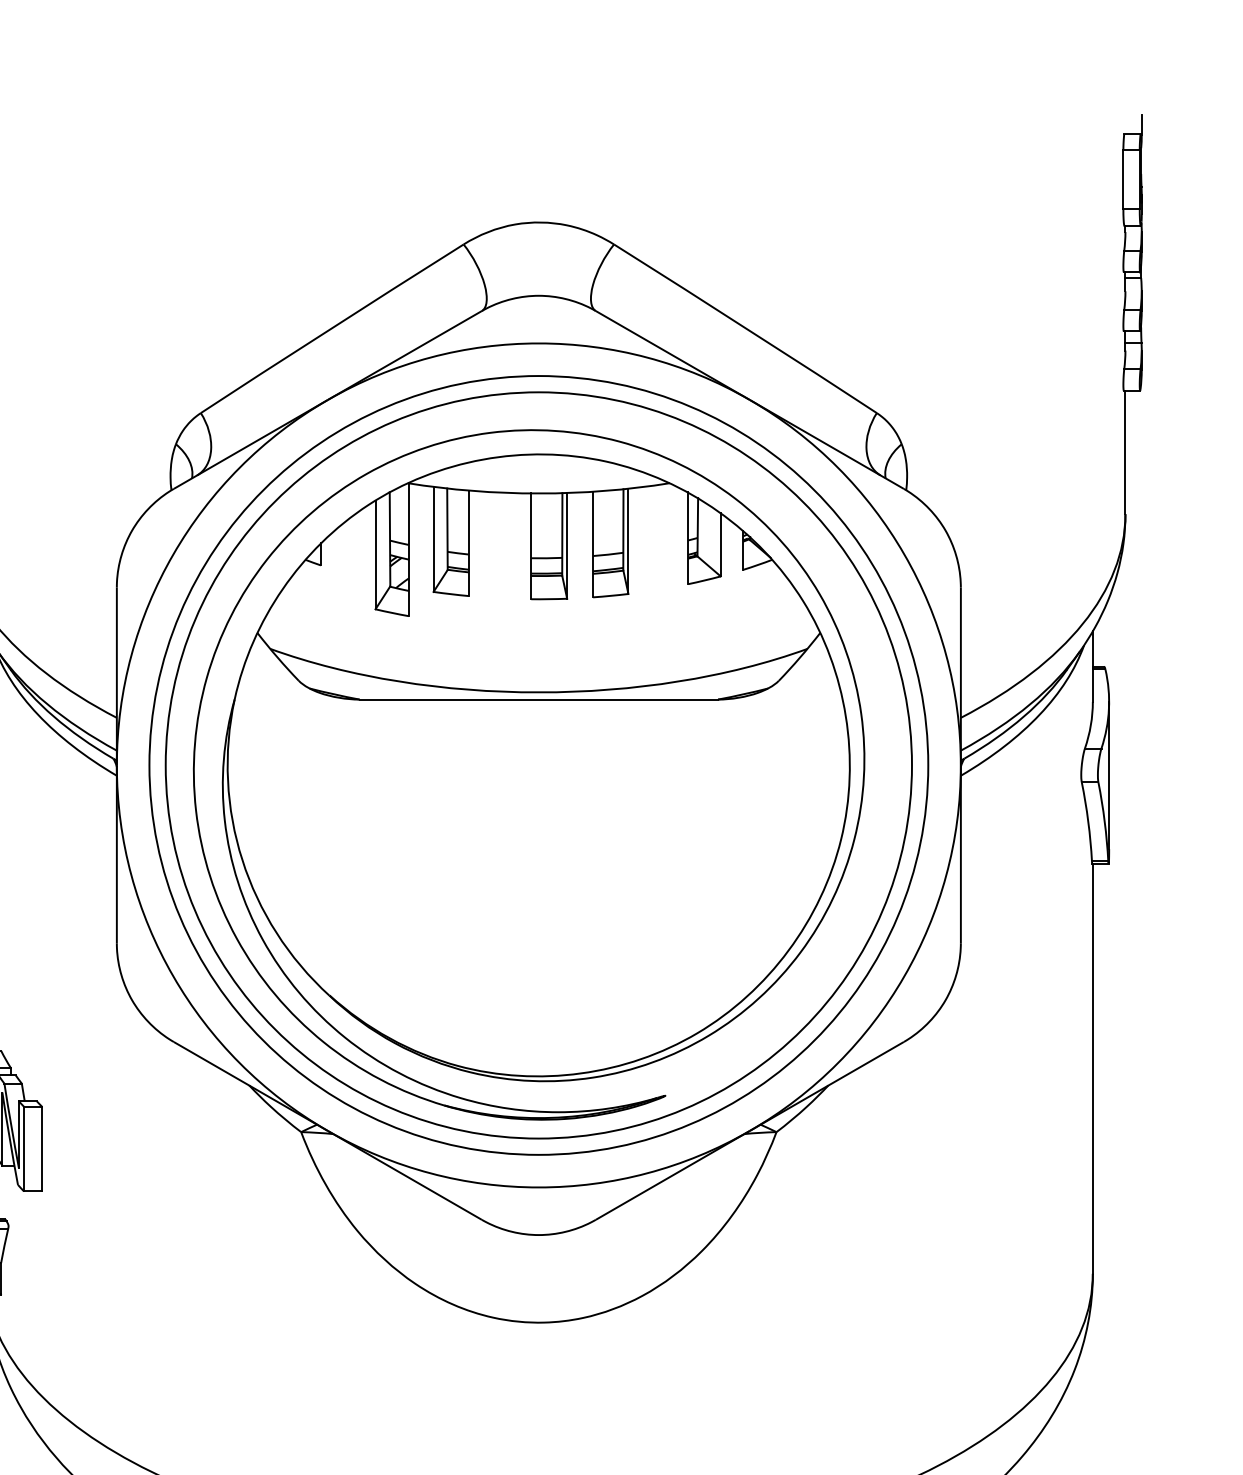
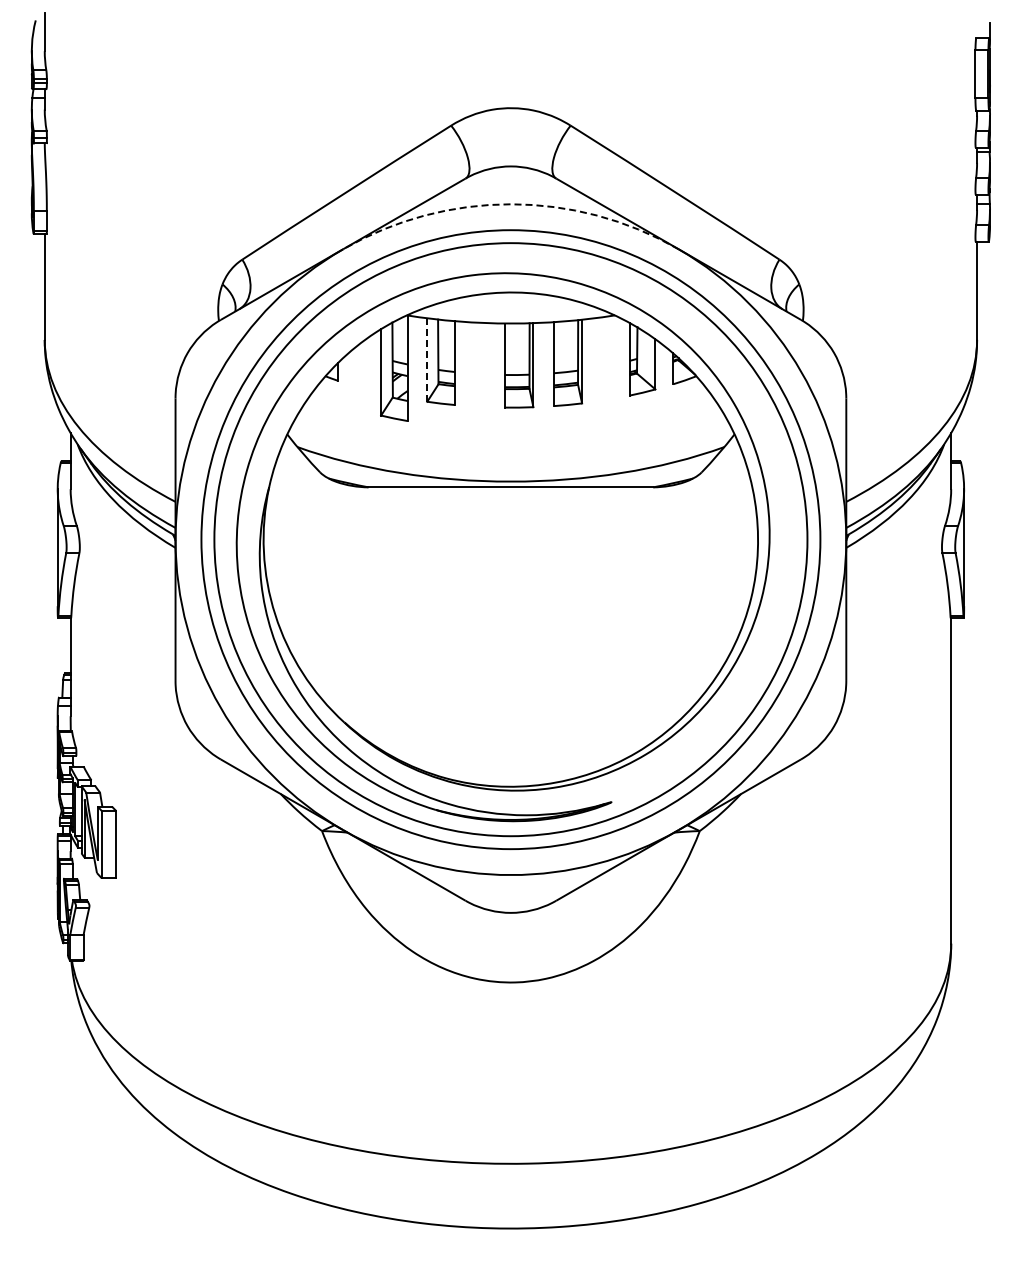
arc: (538, 343) -> (510, 204), solid -> dashed
line: (433, 539) -> (427, 360), solid -> dashed

